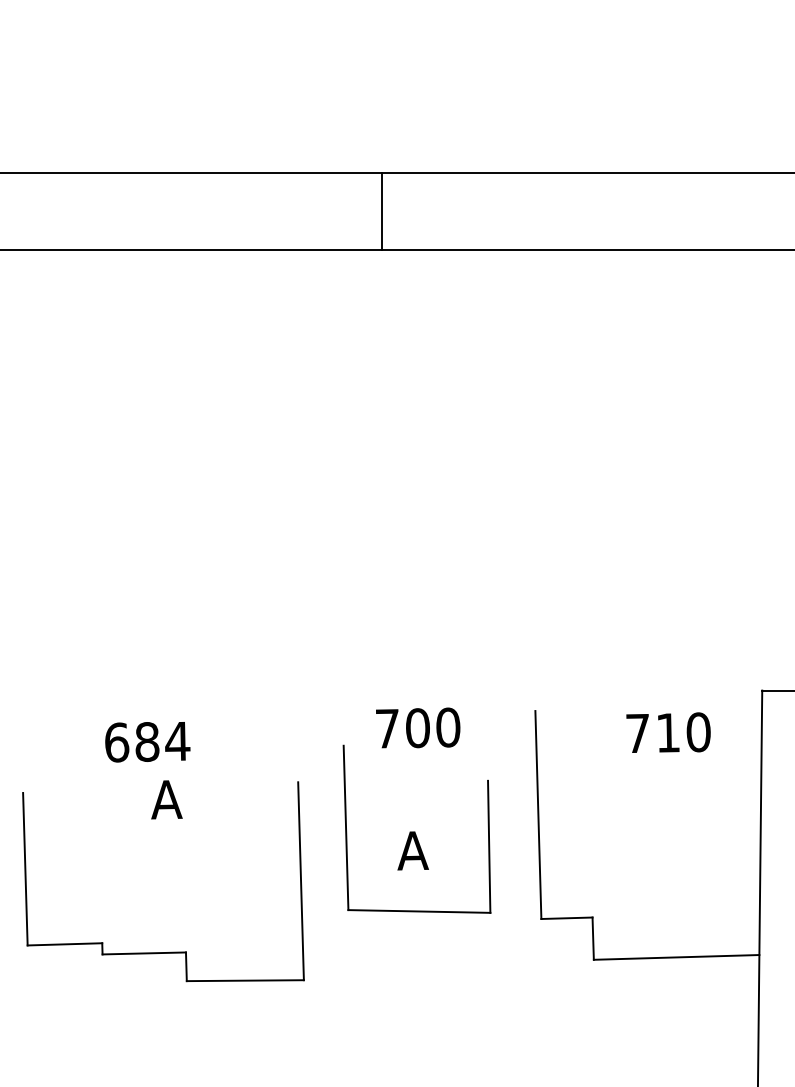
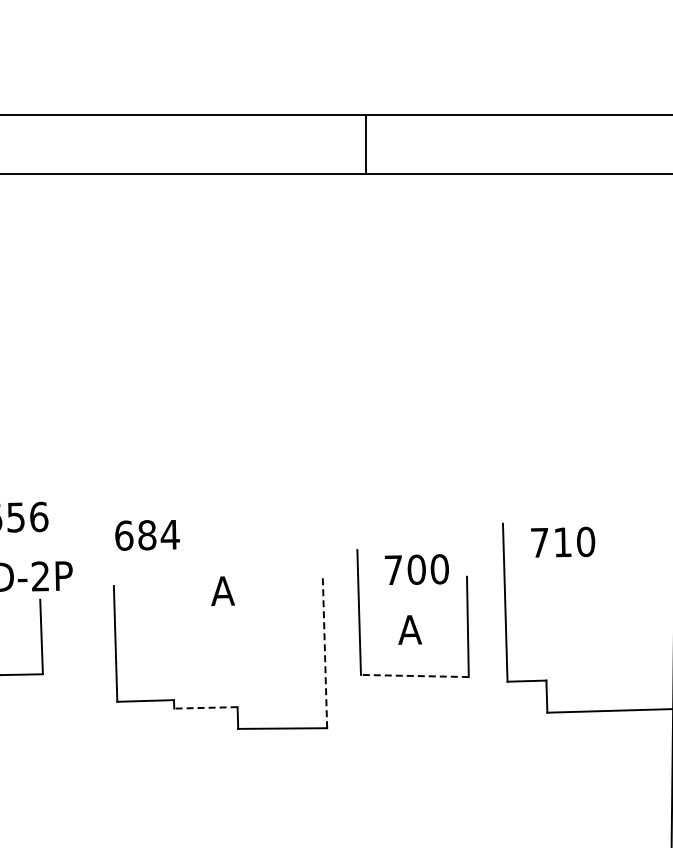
line: (382, 210) -> (365, 143), moved
text: (417, 727) -> (416, 569), moved
text: (669, 731) -> (563, 541), moved
text: (147, 742) -> (147, 535), moved
line: (300, 880) -> (324, 652), solid -> dashed
line: (418, 912) -> (414, 676), solid -> dashed
line: (143, 952) -> (205, 707), solid -> dashed

